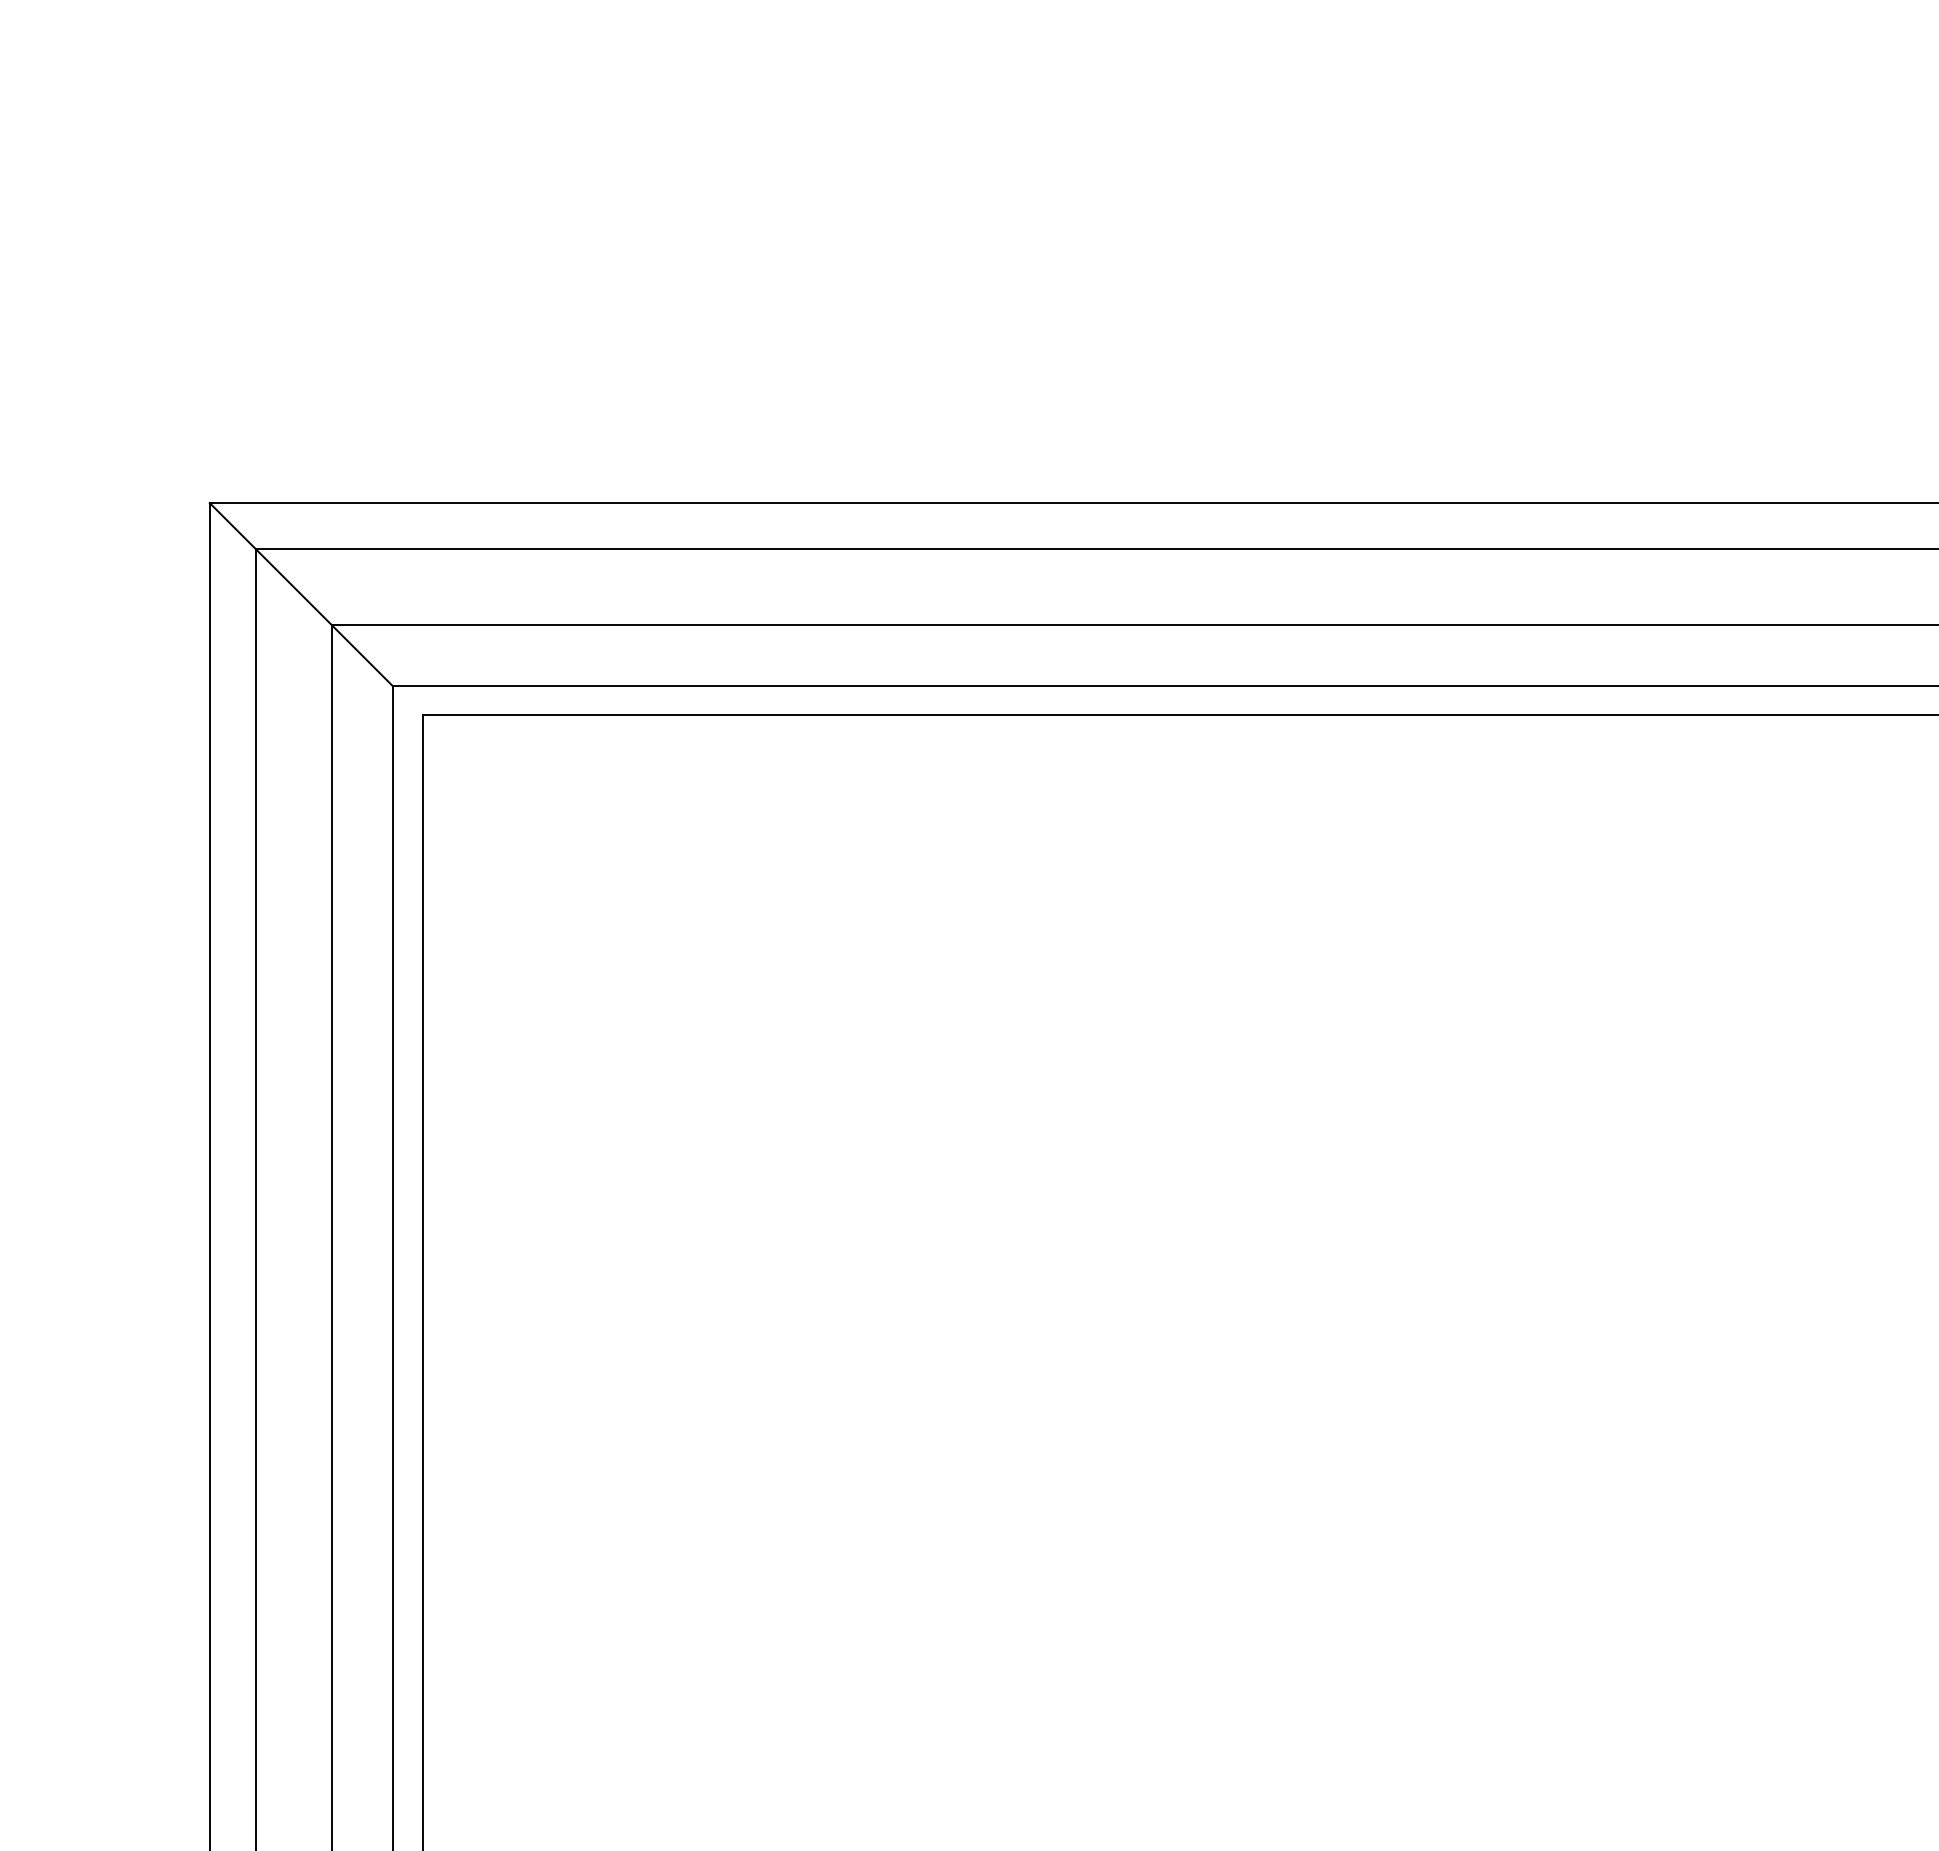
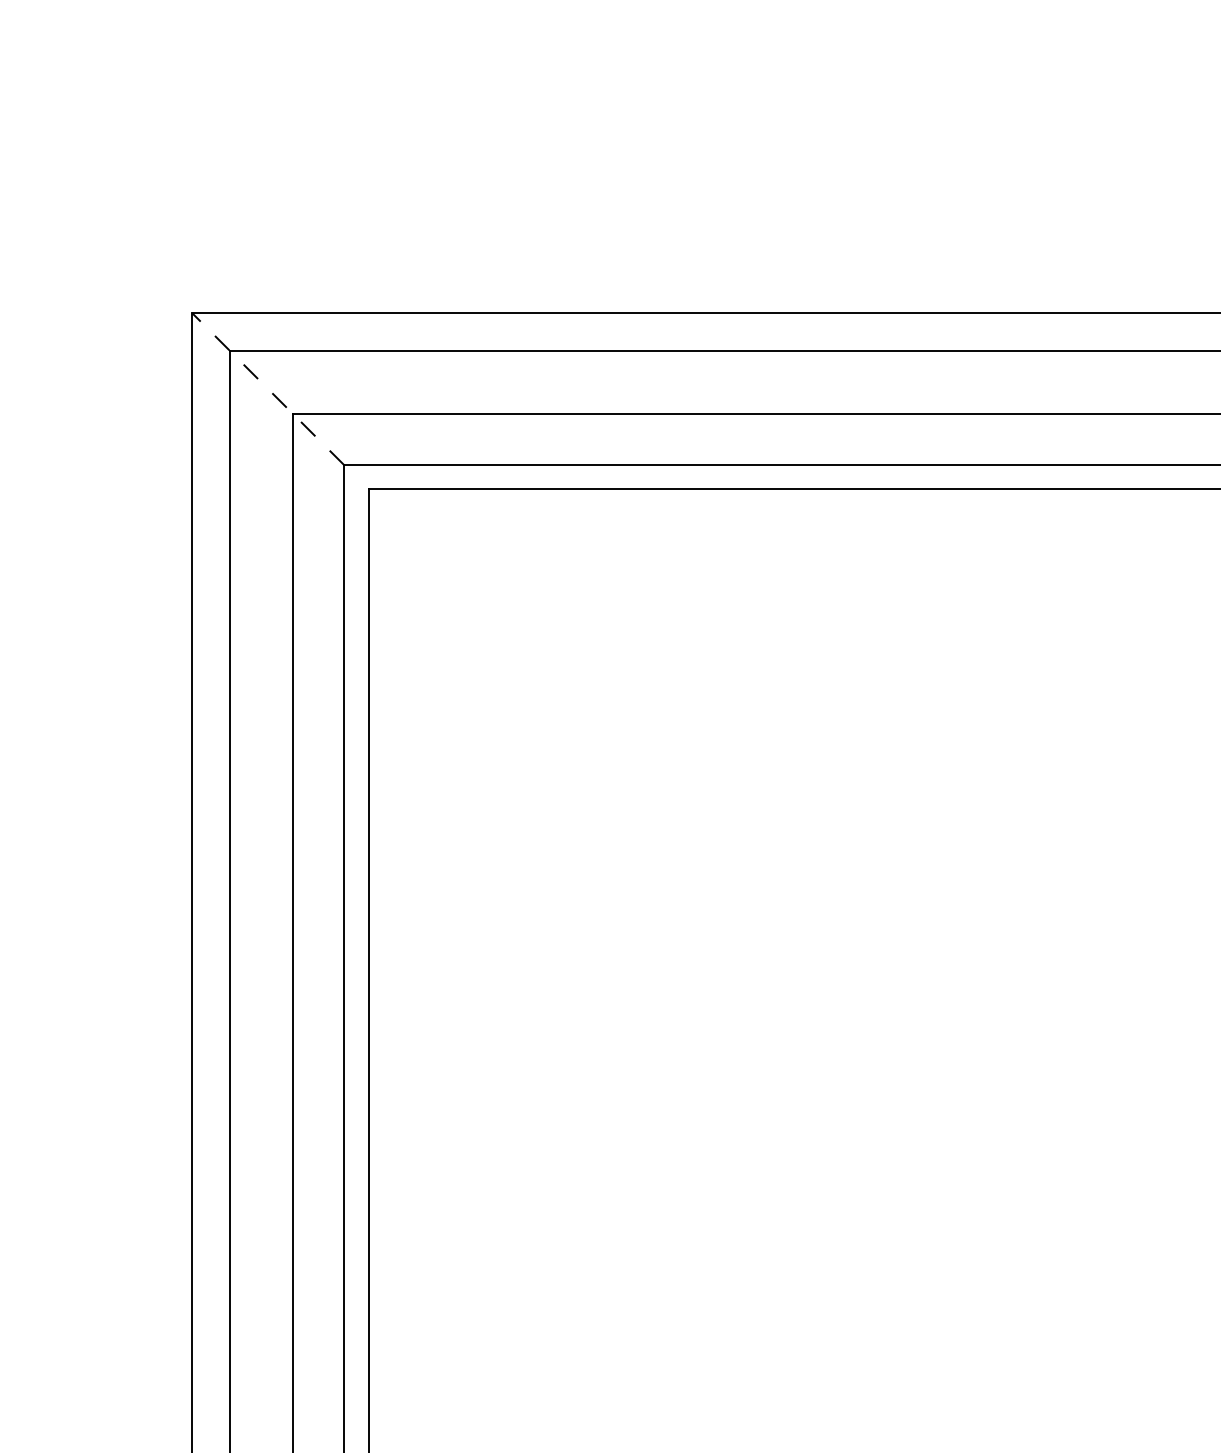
line: (300, 594) -> (267, 389), solid -> dashed

